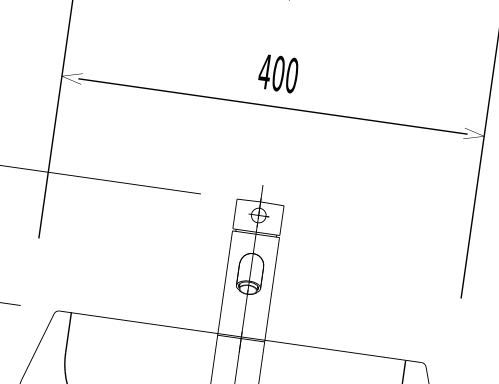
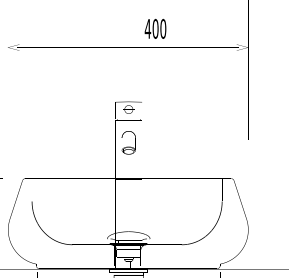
text: (278, 72) -> (155, 28), moved

